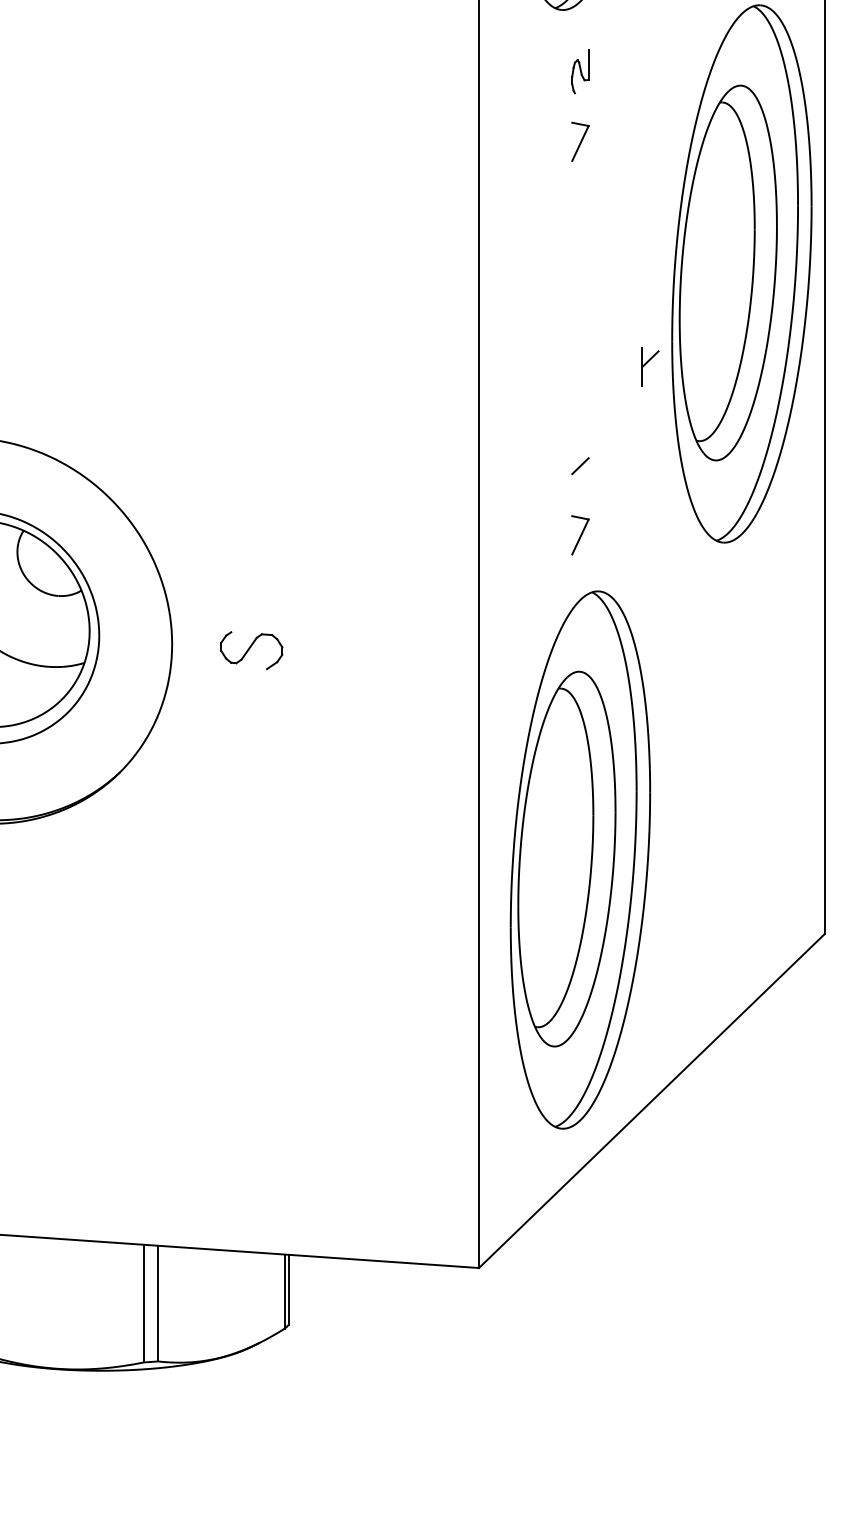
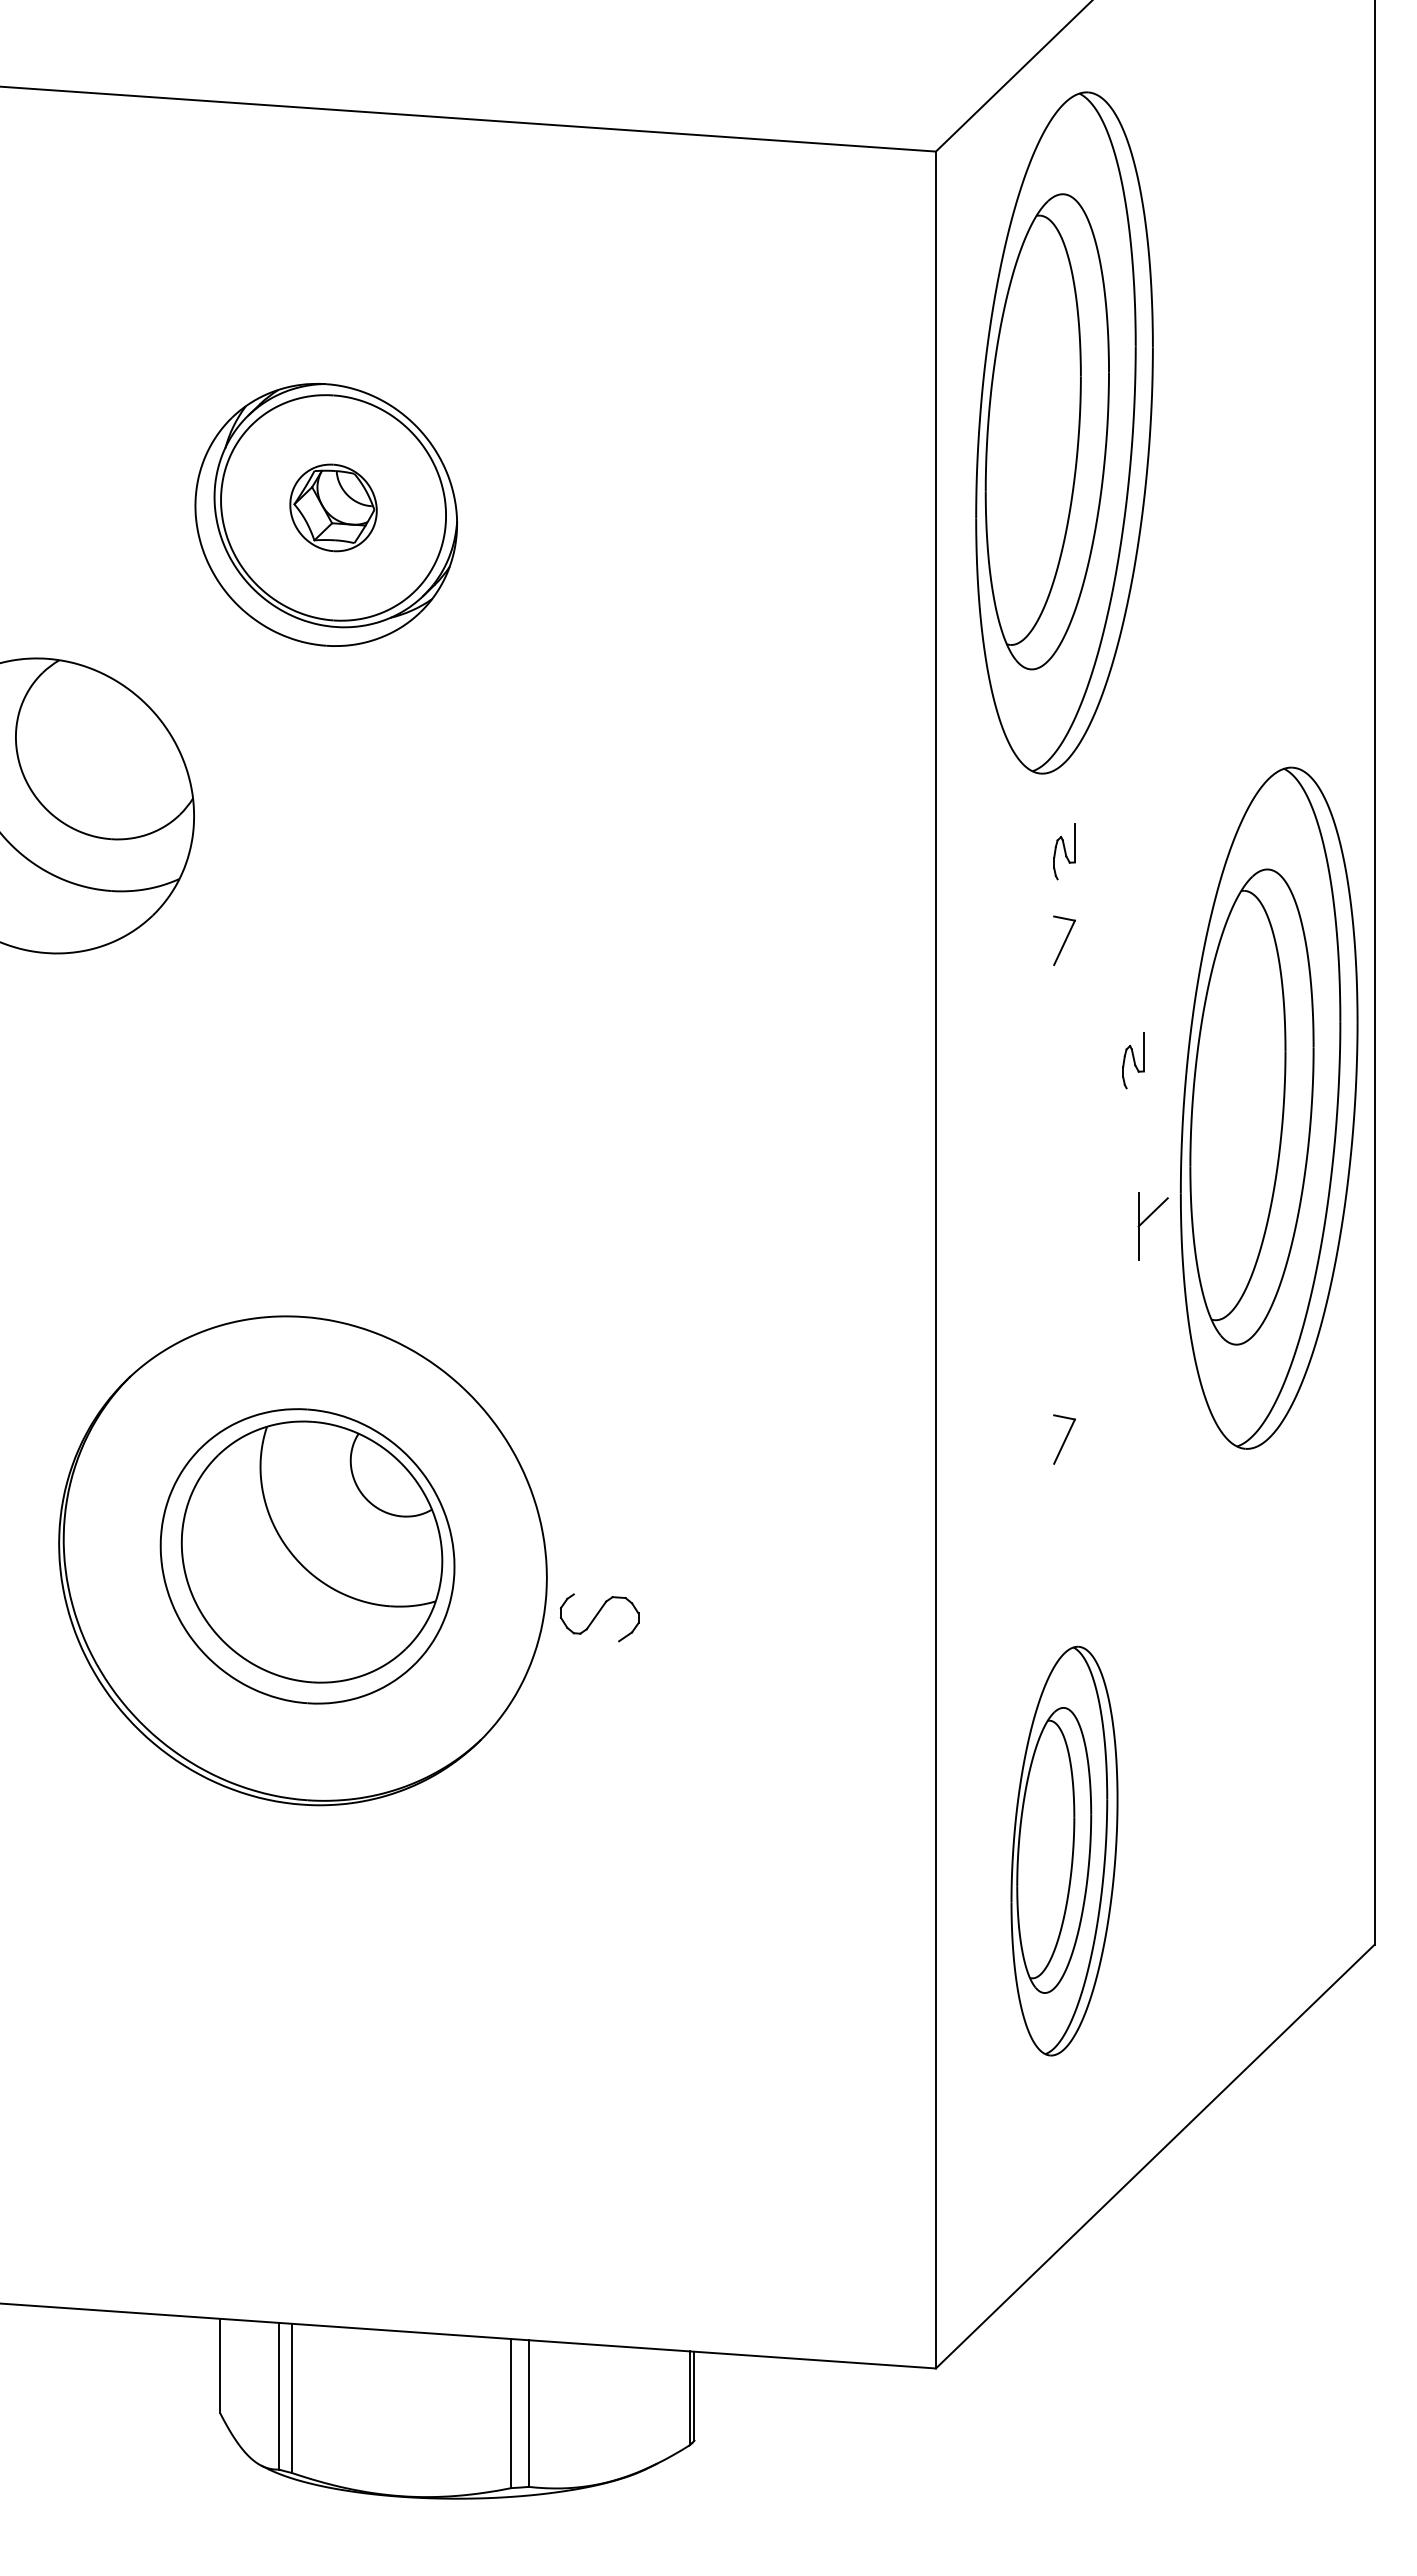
part: (634, 236) -> (1133, 1060), added
part: (649, 367) -> (1152, 1226), size x1.4
line: (580, 465) -> (1064, 1351), removed
part: (251, 650) -> (599, 1617), moved
part: (580, 859) -> (1064, 1850), size x0.6

